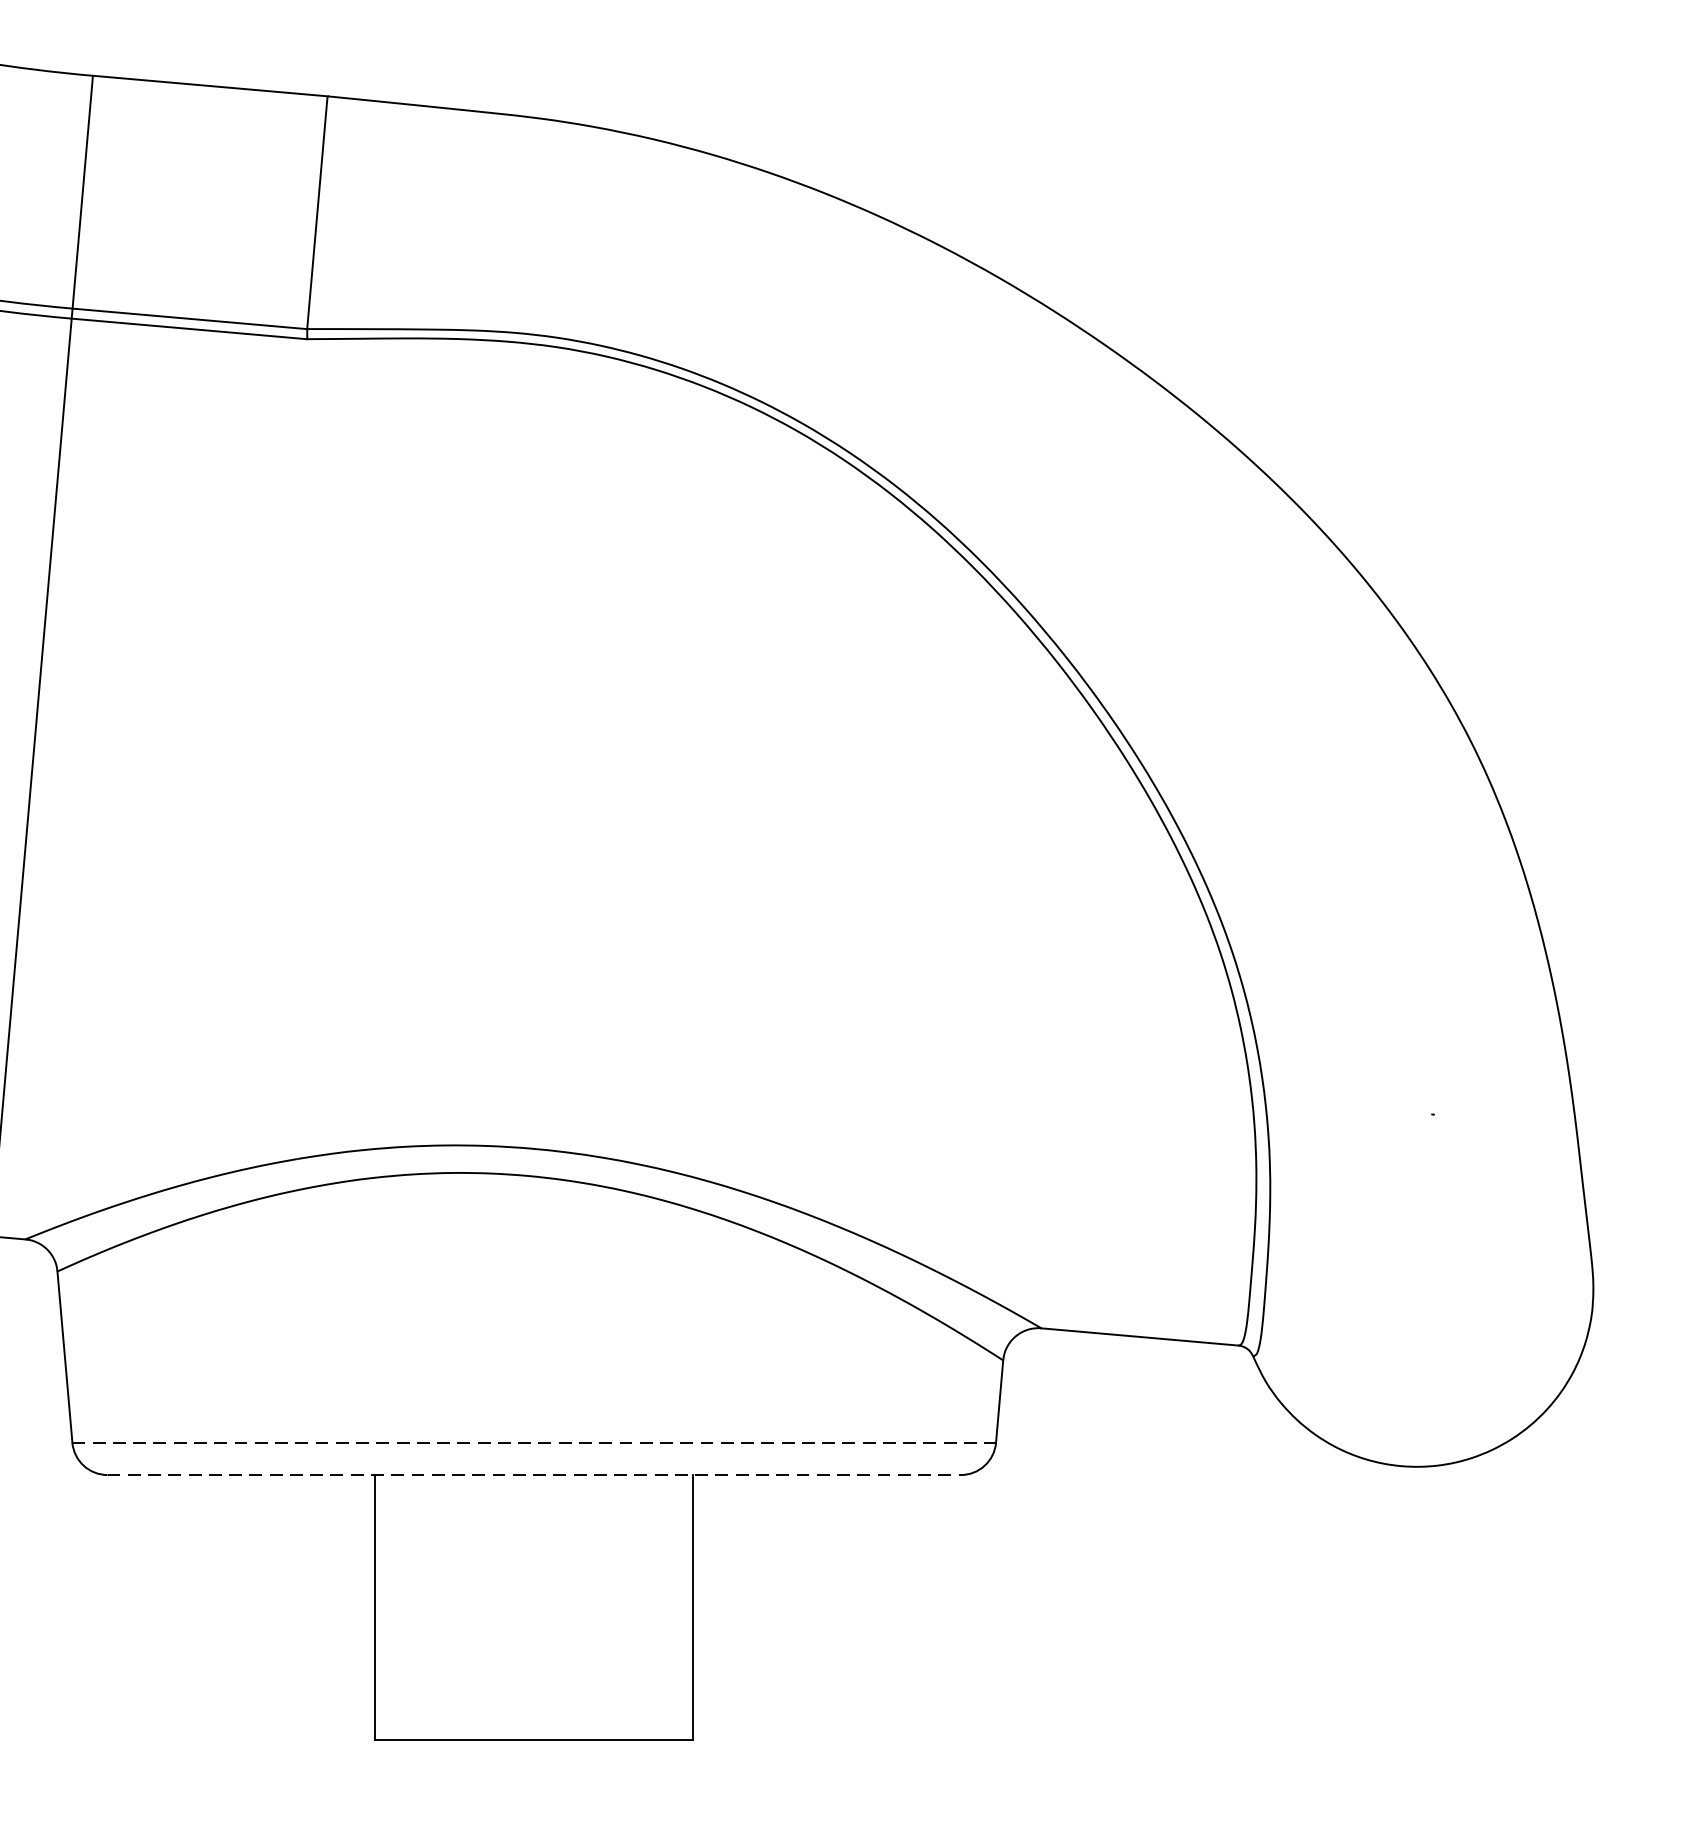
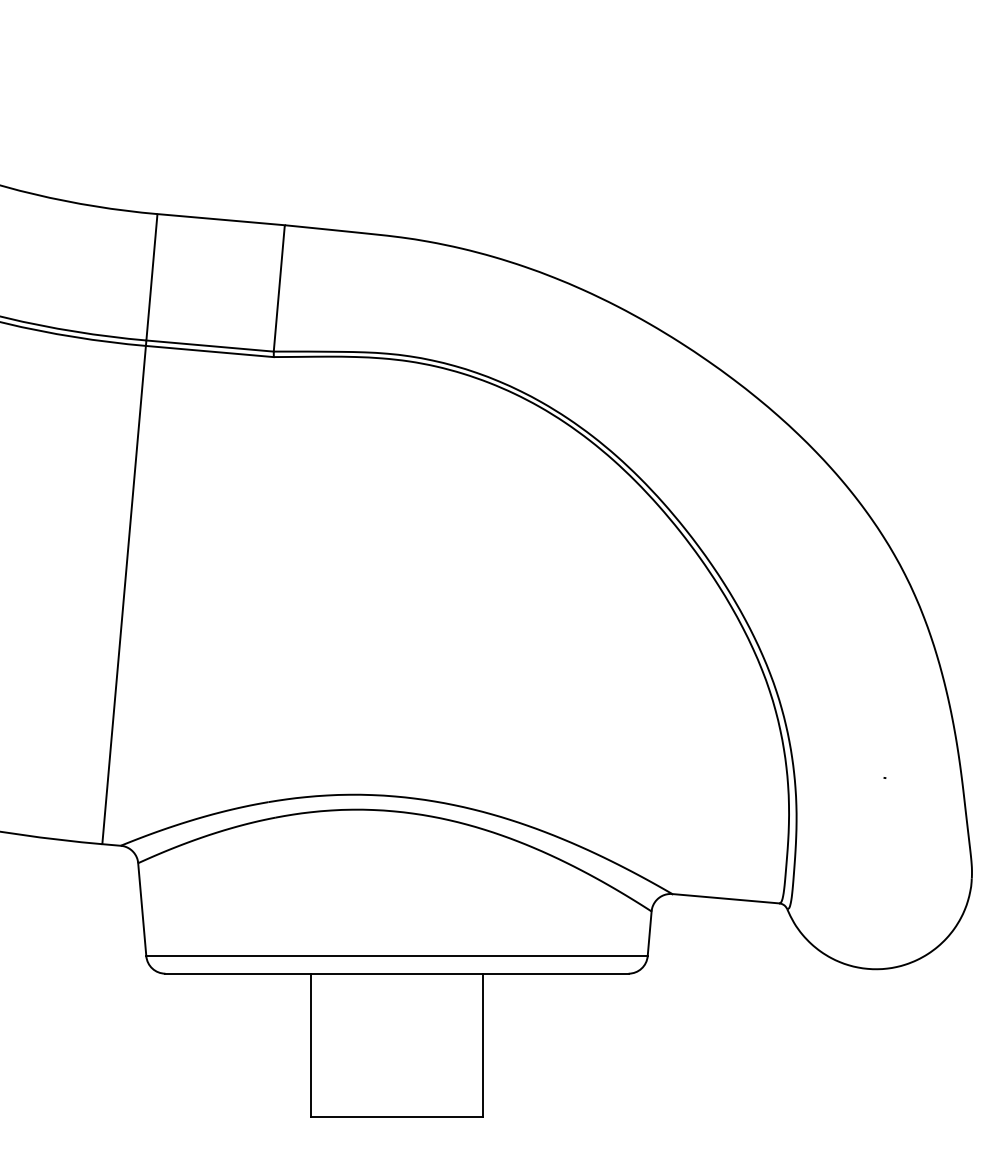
line: (535, 1443) -> (397, 956), dashed -> solid
line: (535, 1474) -> (397, 973), dashed -> solid

